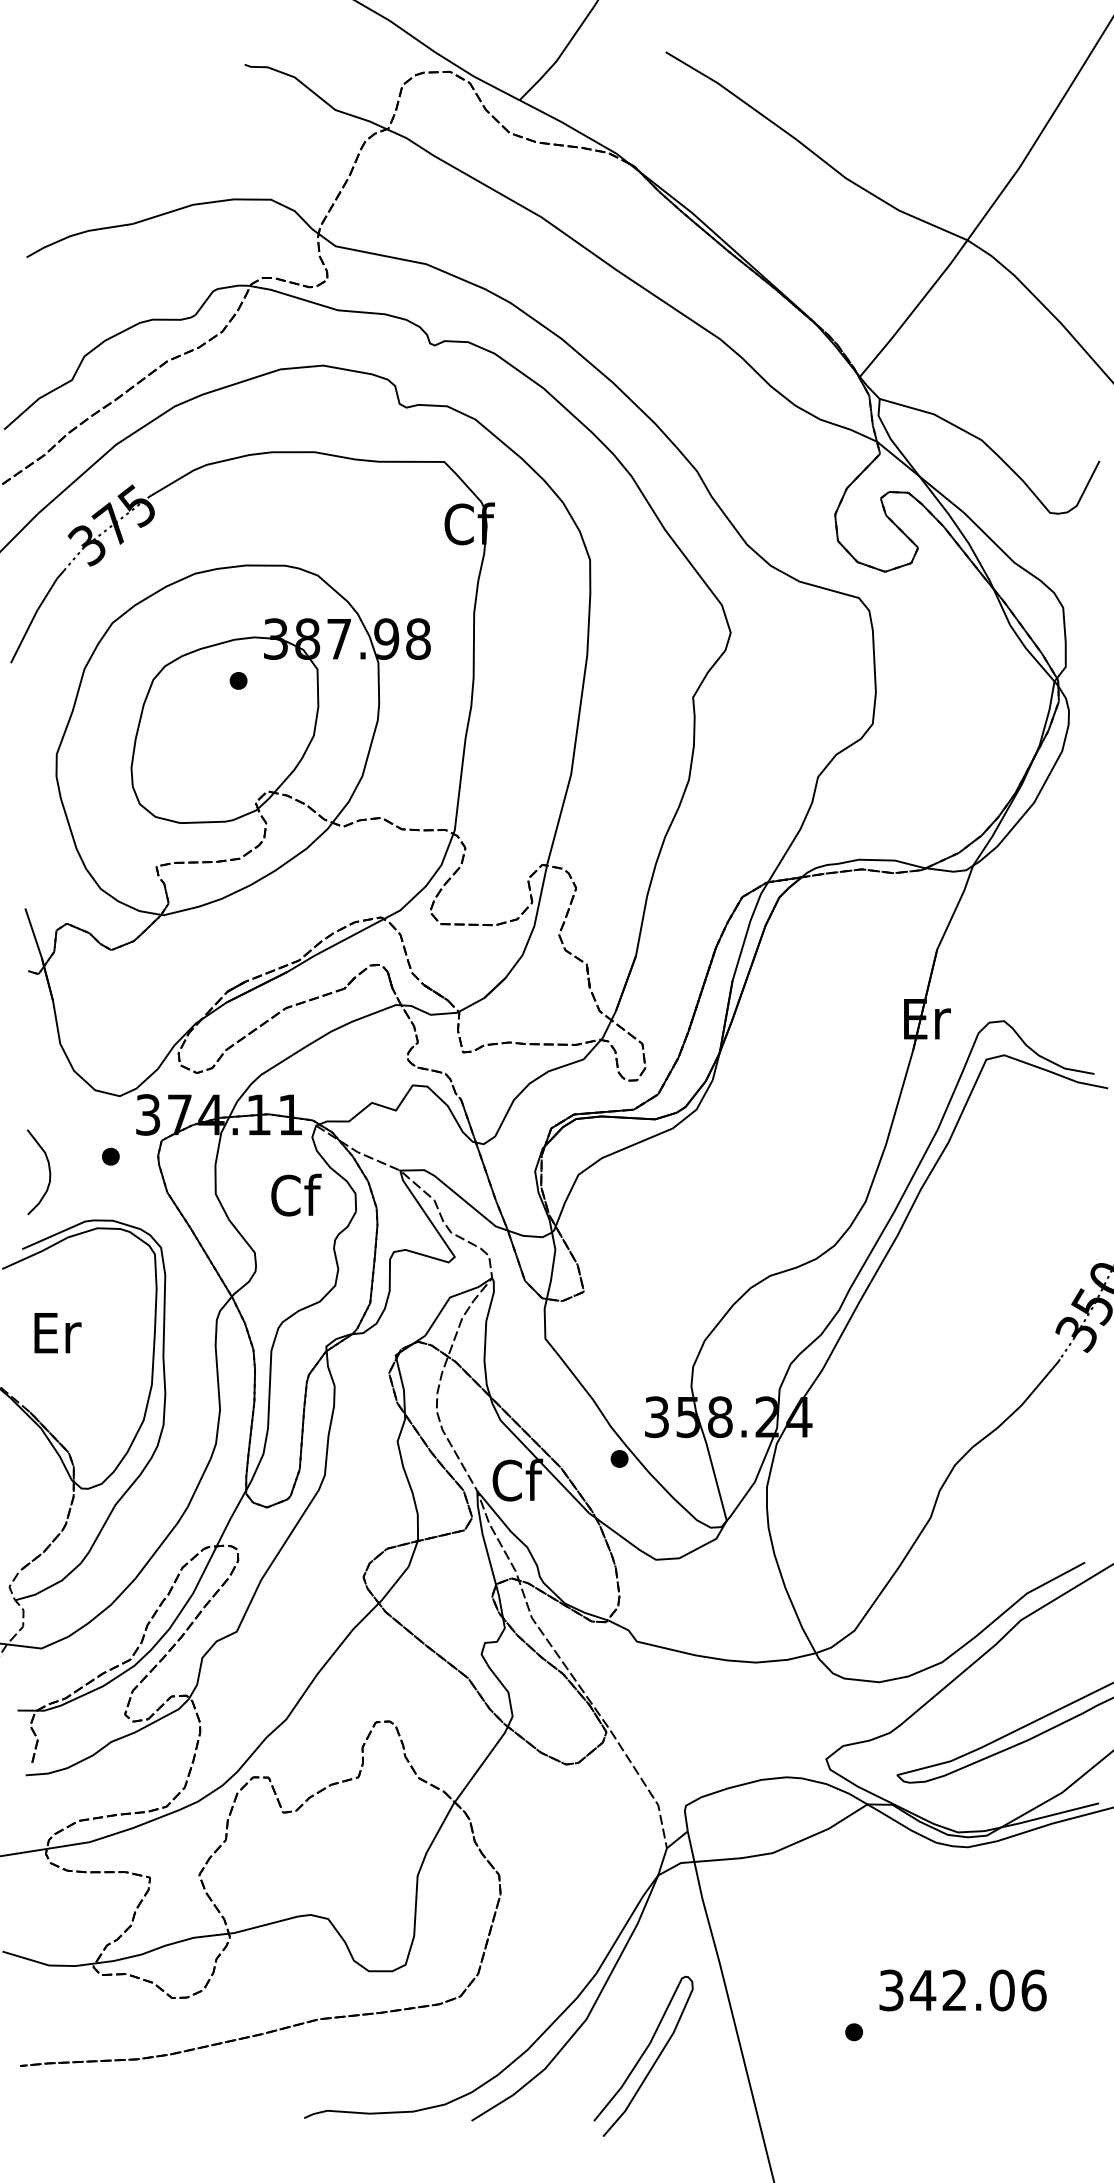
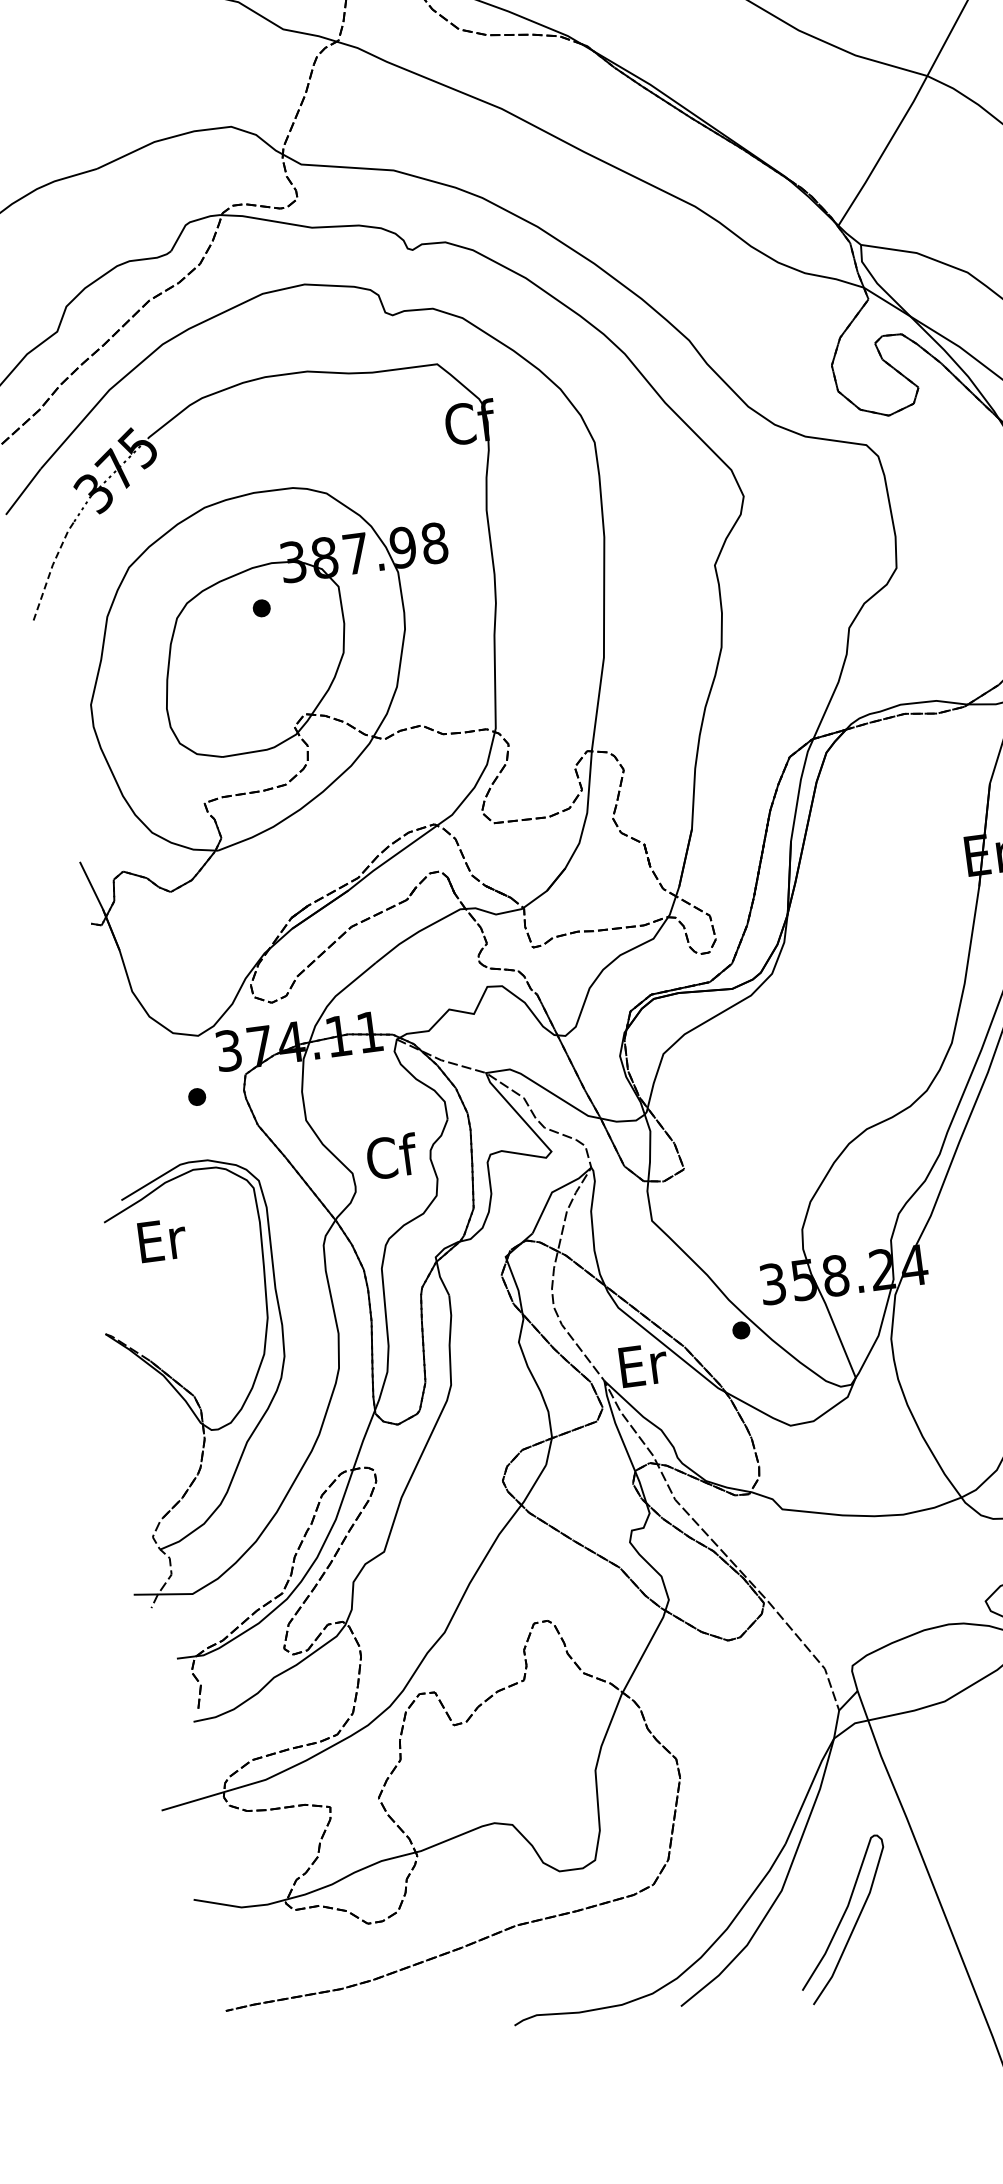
line: (35, 614) -> (51, 568), solid -> dashed
curve: (48, 1169) -> (137, 1117), removed
text: (296, 1194) -> (392, 1155), moved
text: (57, 1333) -> (162, 1240), moved
text: (517, 1479) -> (642, 1364), Cf -> Er

